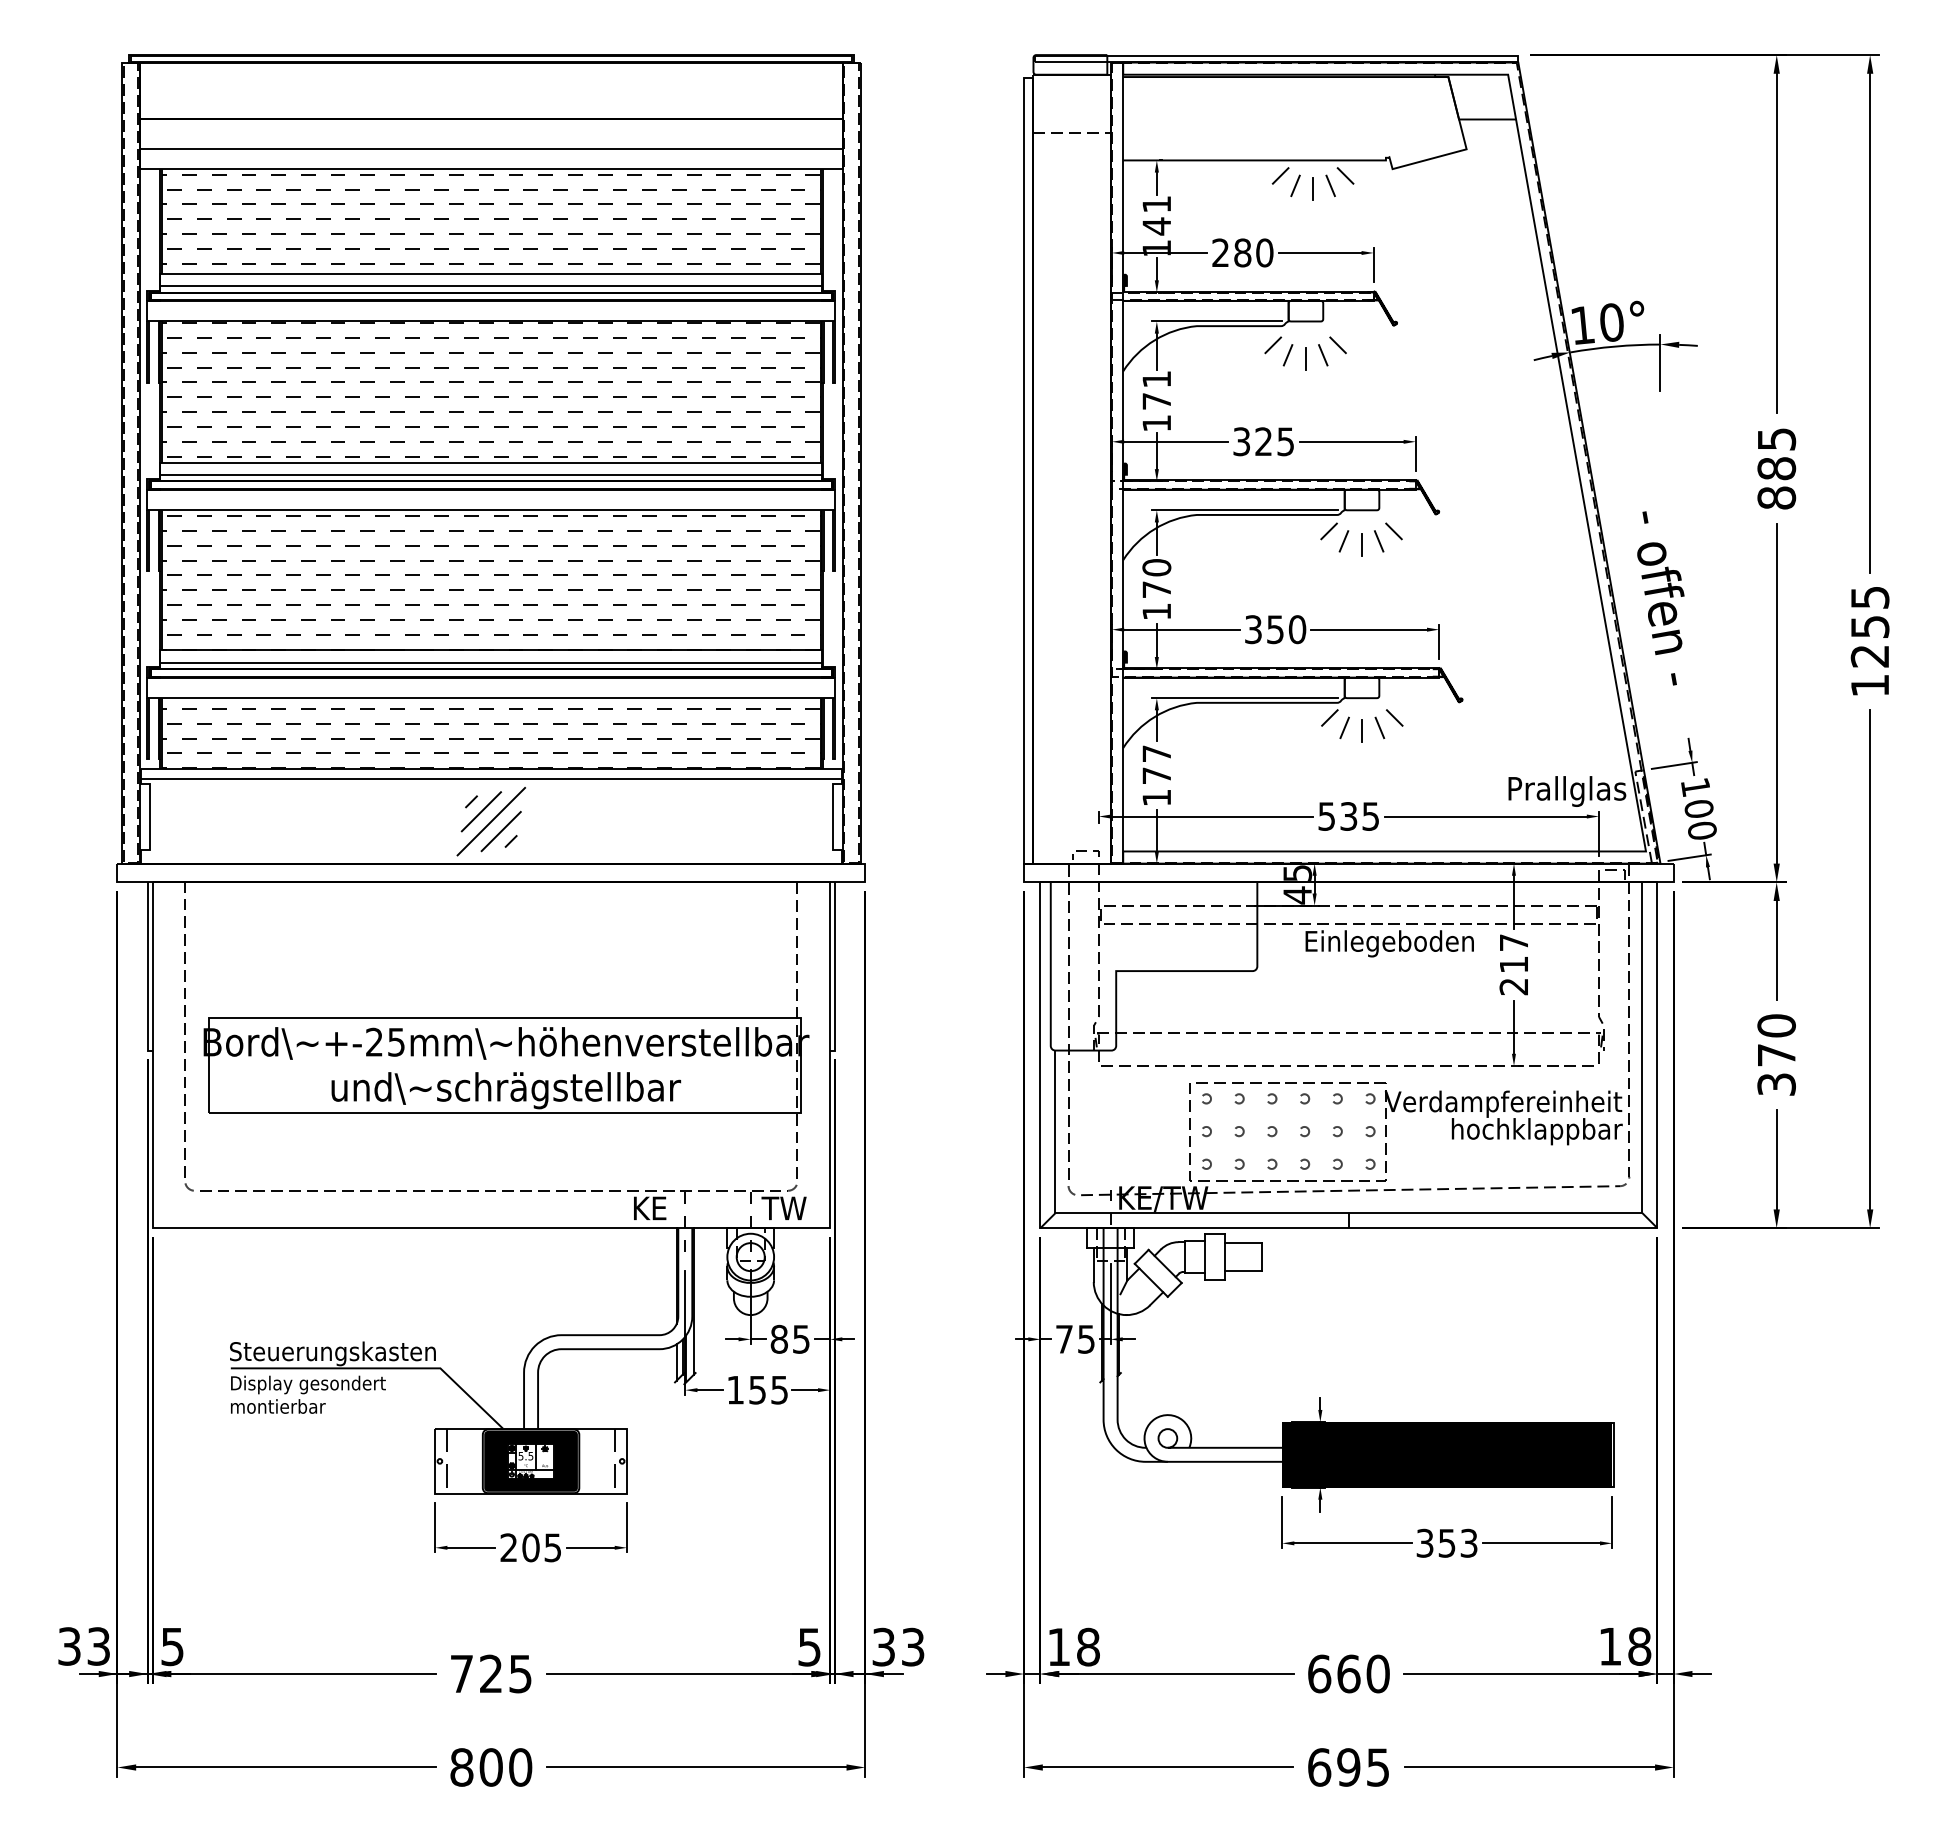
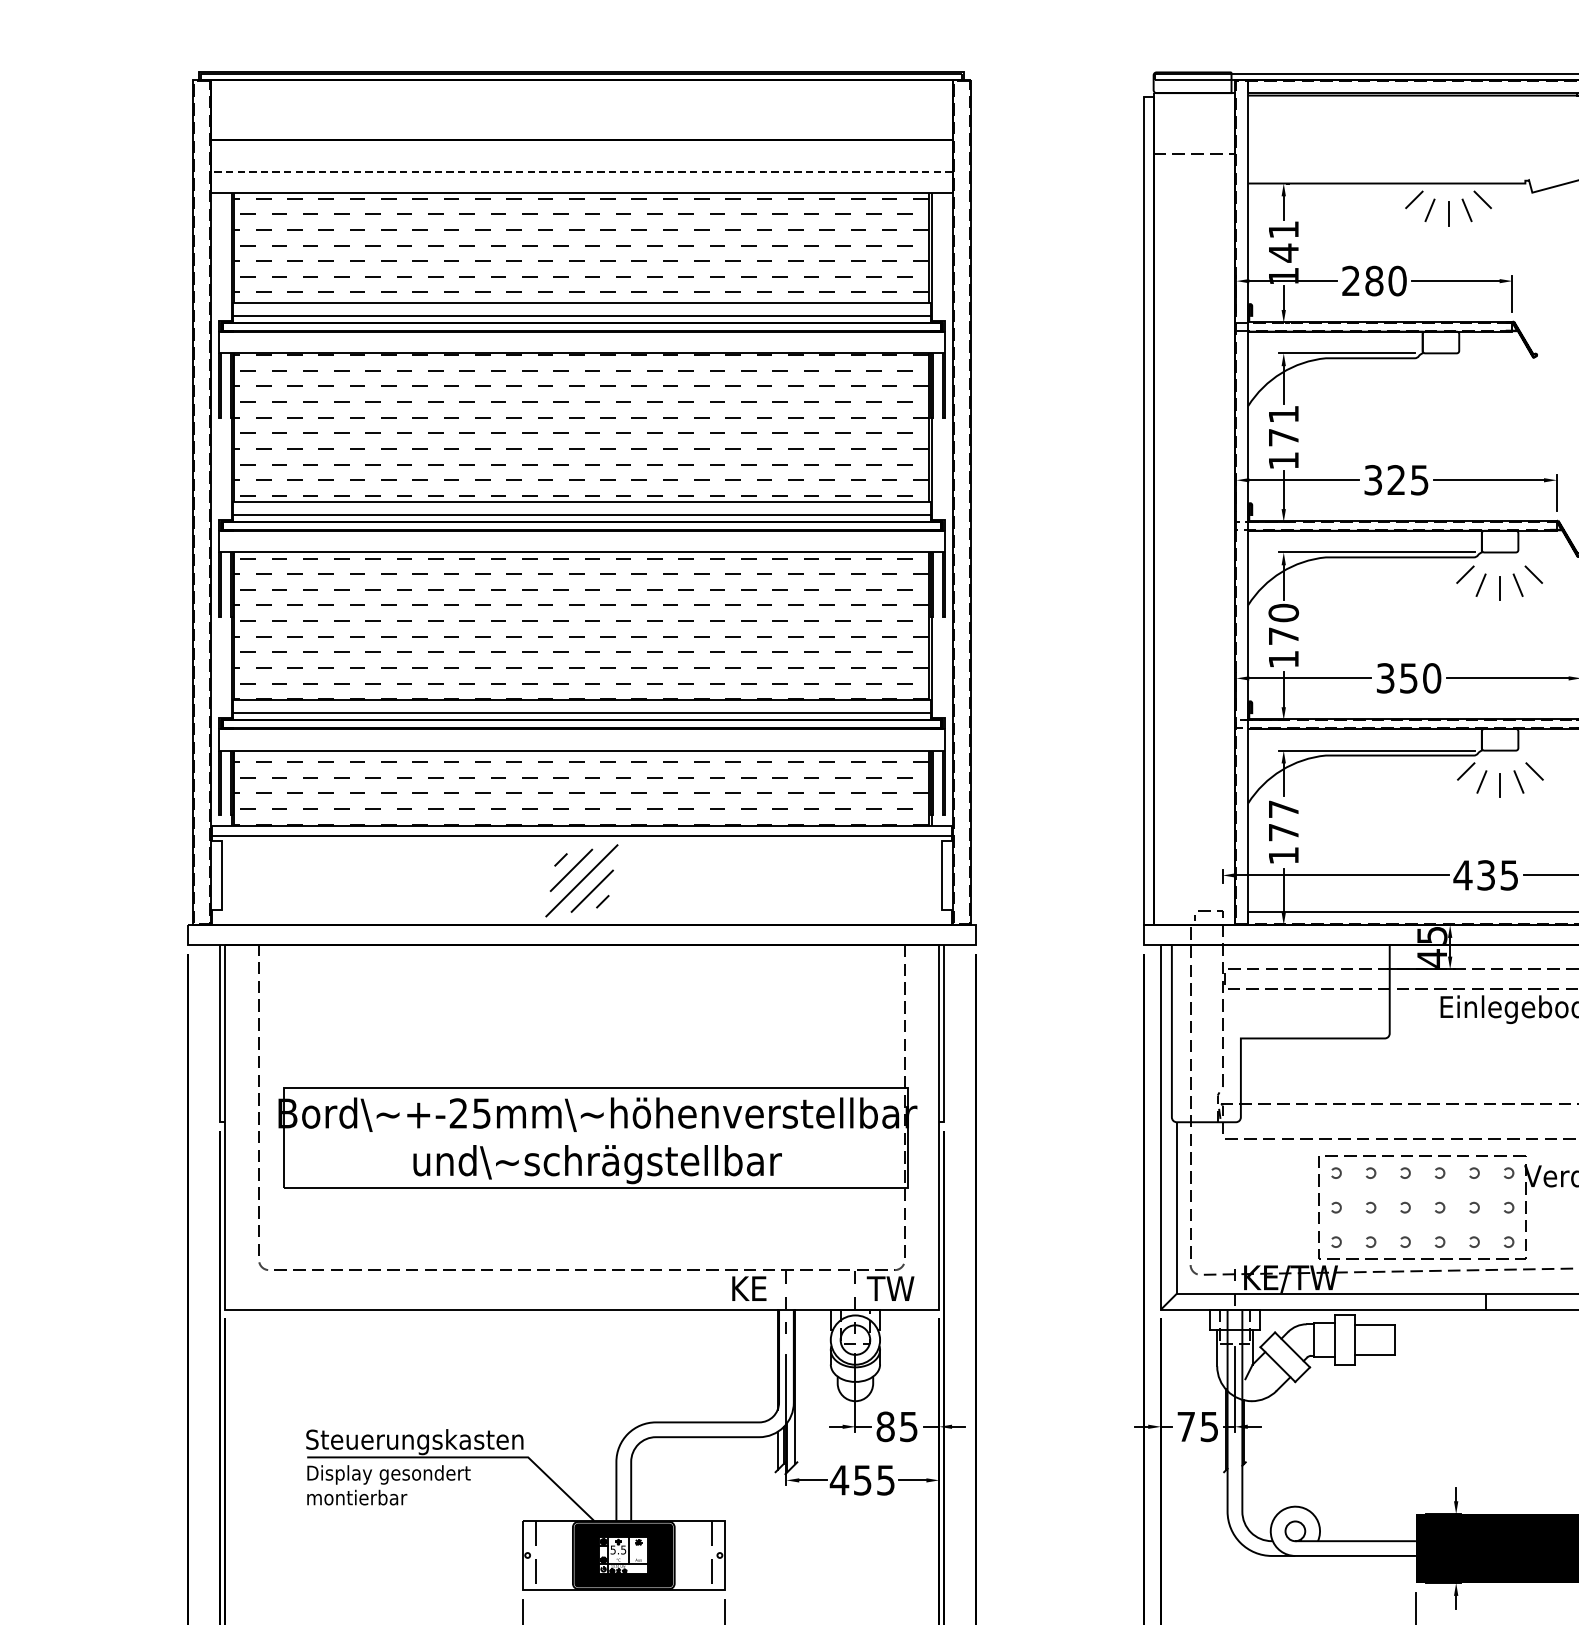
line: (490, 149) -> (581, 171), solid -> dashed
part: (1305, 353) -> (1440, 387), removed
text: (1326, 816) -> (1462, 875), 535 -> 435
text: (735, 1390) -> (839, 1480), 155 -> 455

